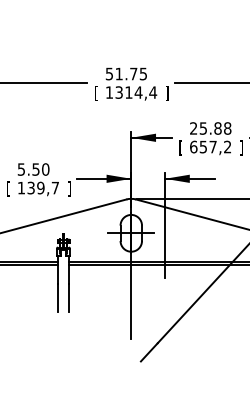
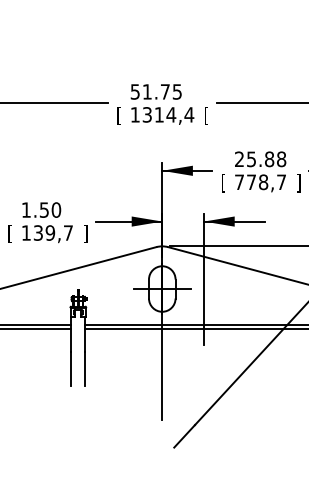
text: (167, 93) -> (206, 115), ] -> [
text: (210, 147) -> (260, 182), 657,2 -> 778,7
text: (20, 169) -> (25, 209), 5.50 -> 1.50

